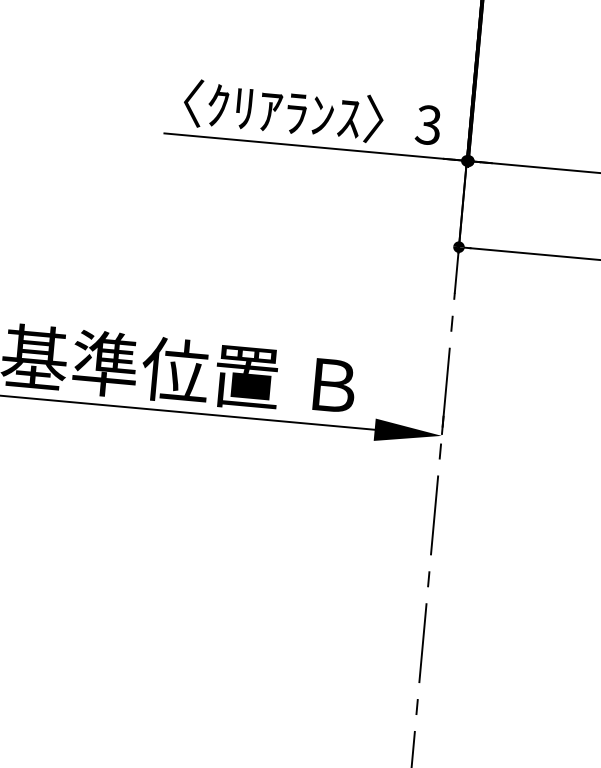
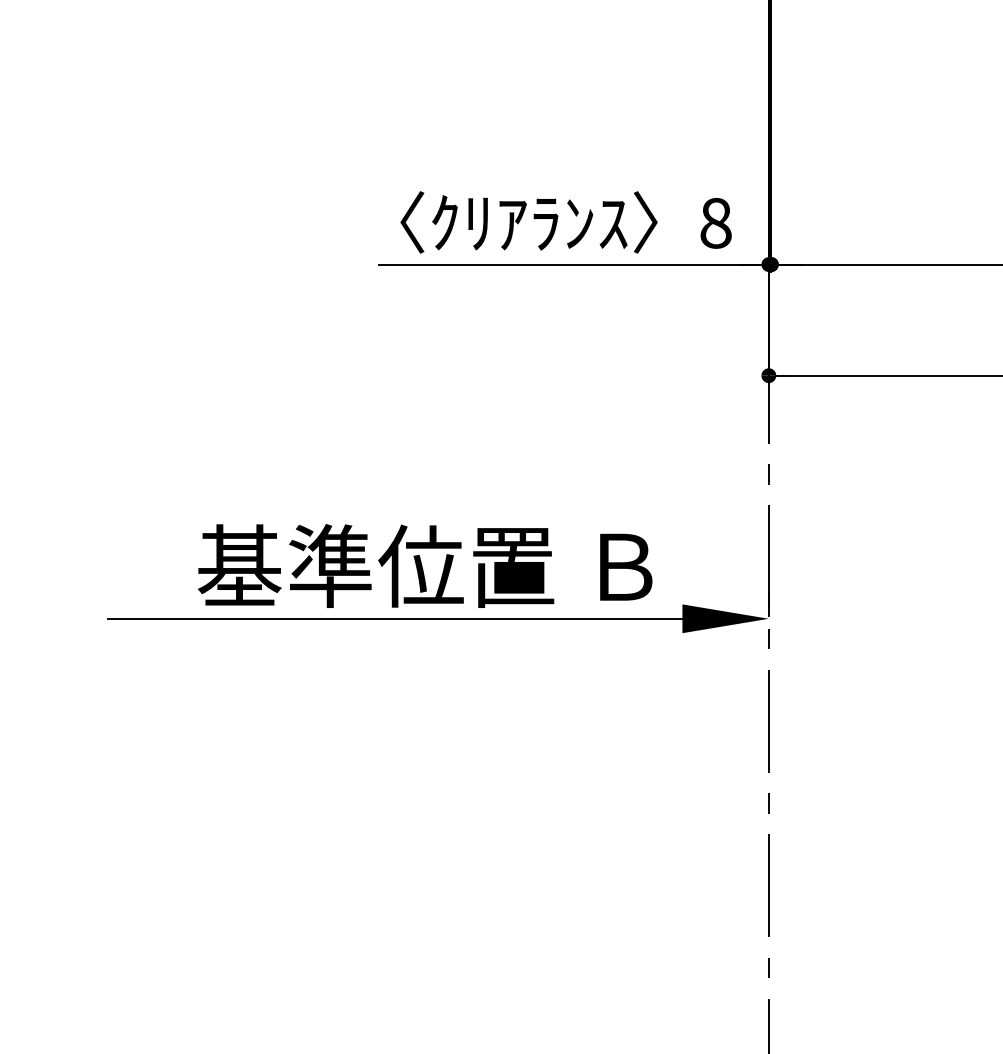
text: (428, 124) -> (715, 222), 3 -> 8

